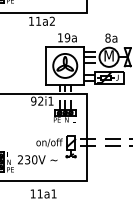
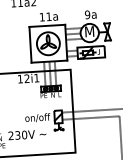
text: (67, 37) -> (48, 16), 19a -> 11a
text: (107, 37) -> (87, 14), 8a -> 9a
text: (33, 100) -> (20, 78), 92i1 -> 12i1

